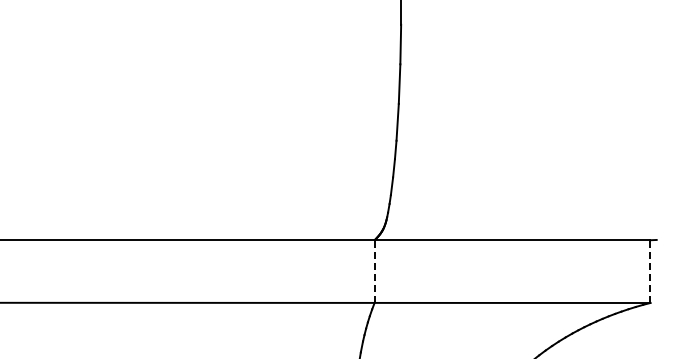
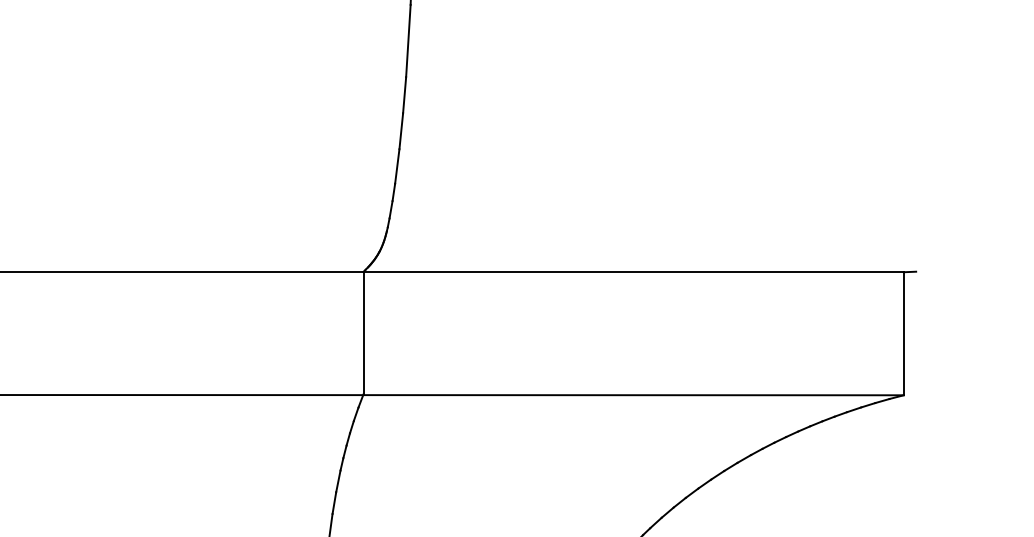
line: (374, 270) -> (362, 331), dashed -> solid
line: (650, 271) -> (904, 333), dashed -> solid

